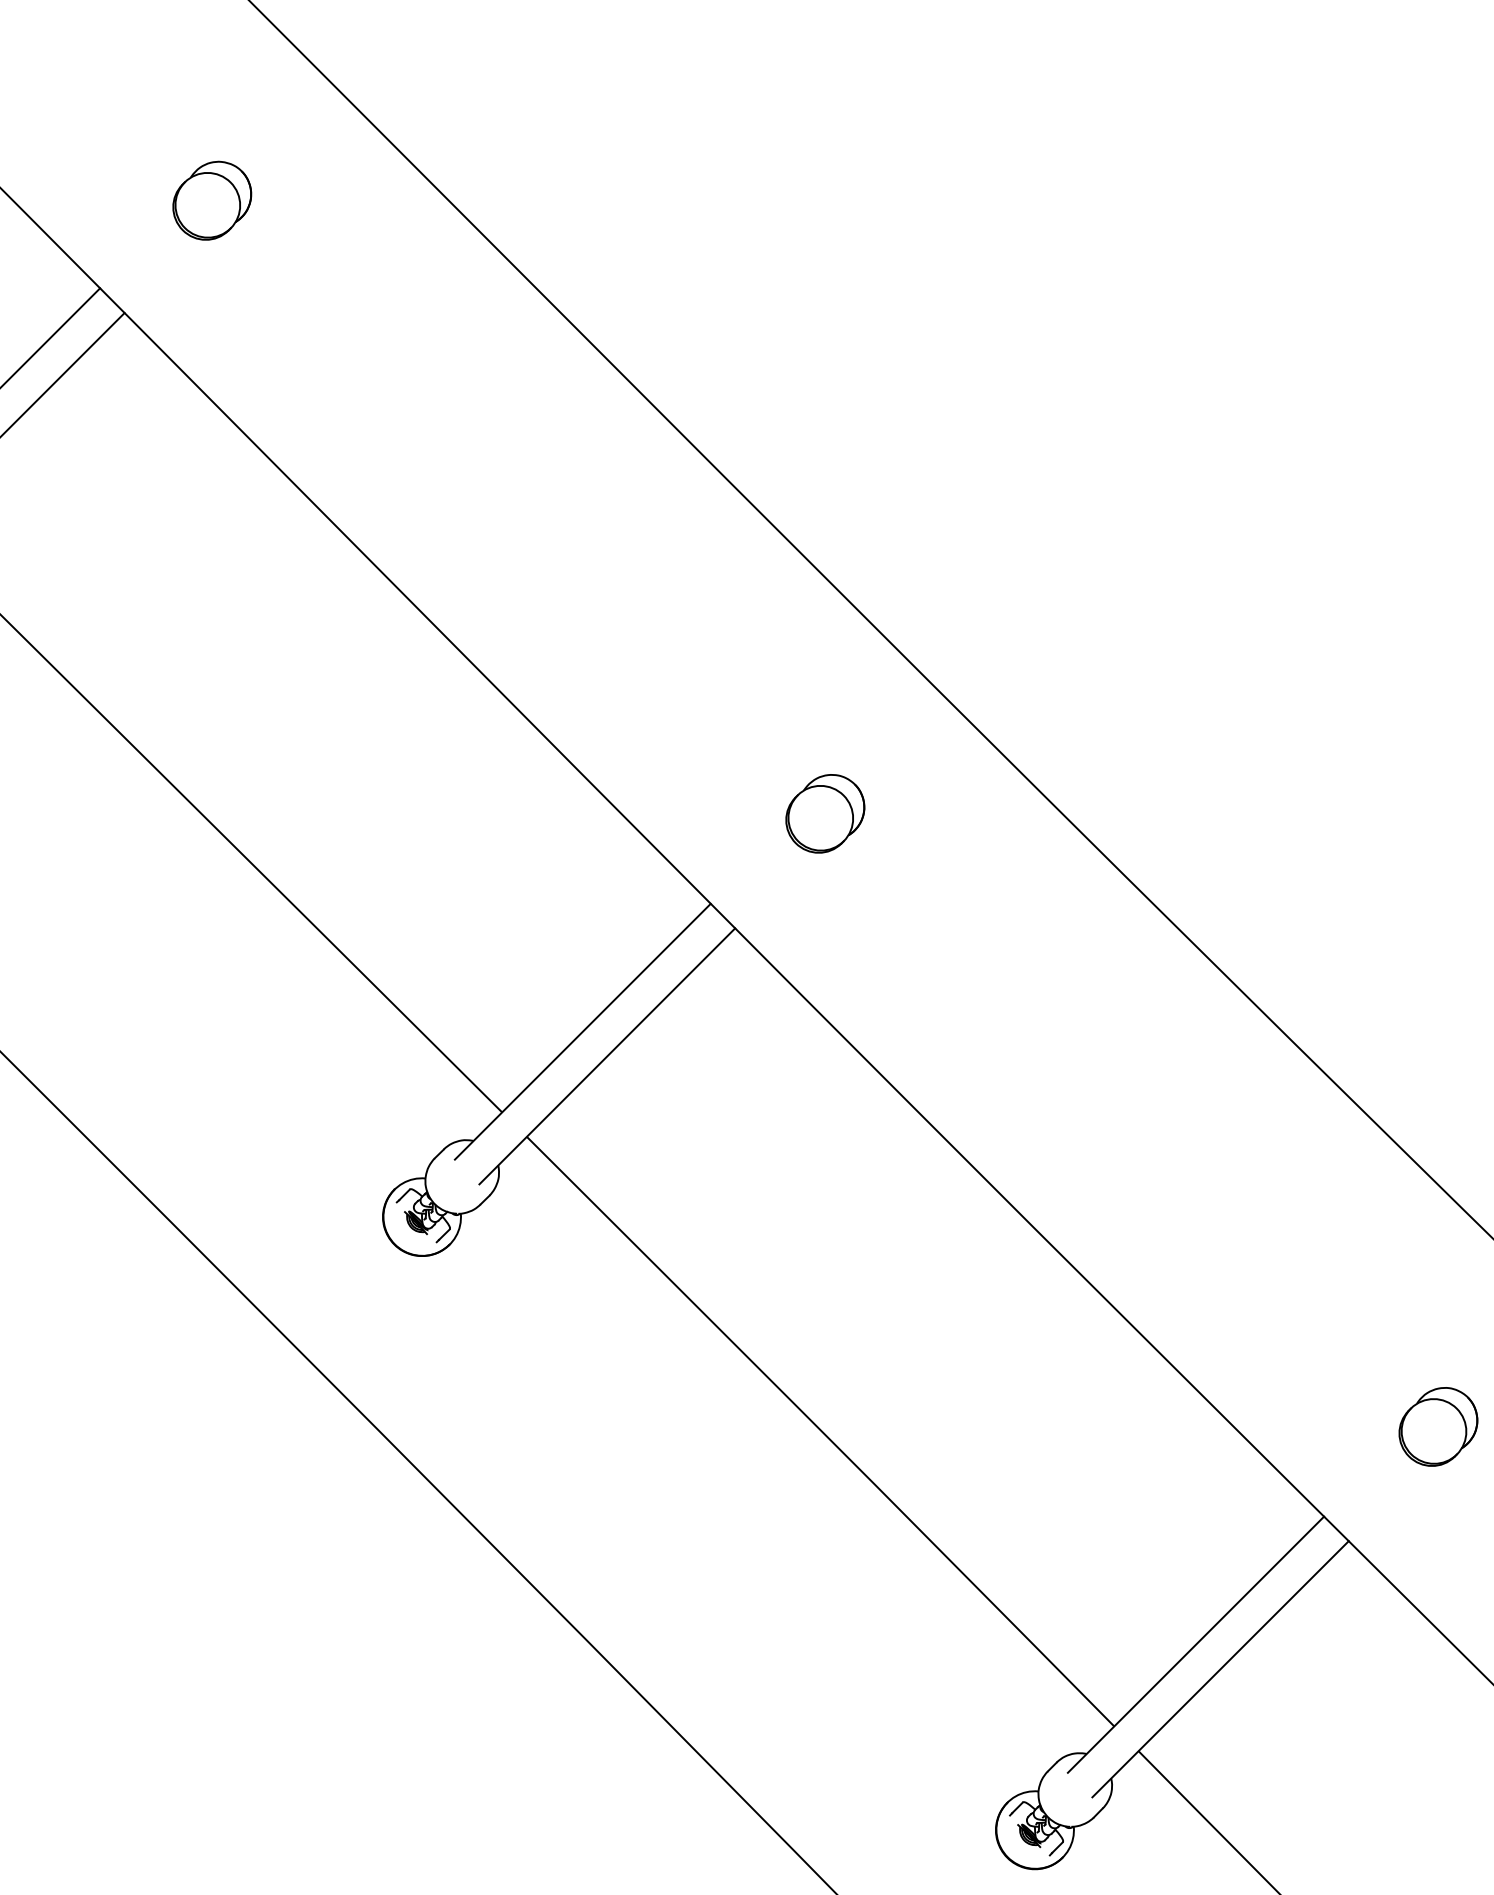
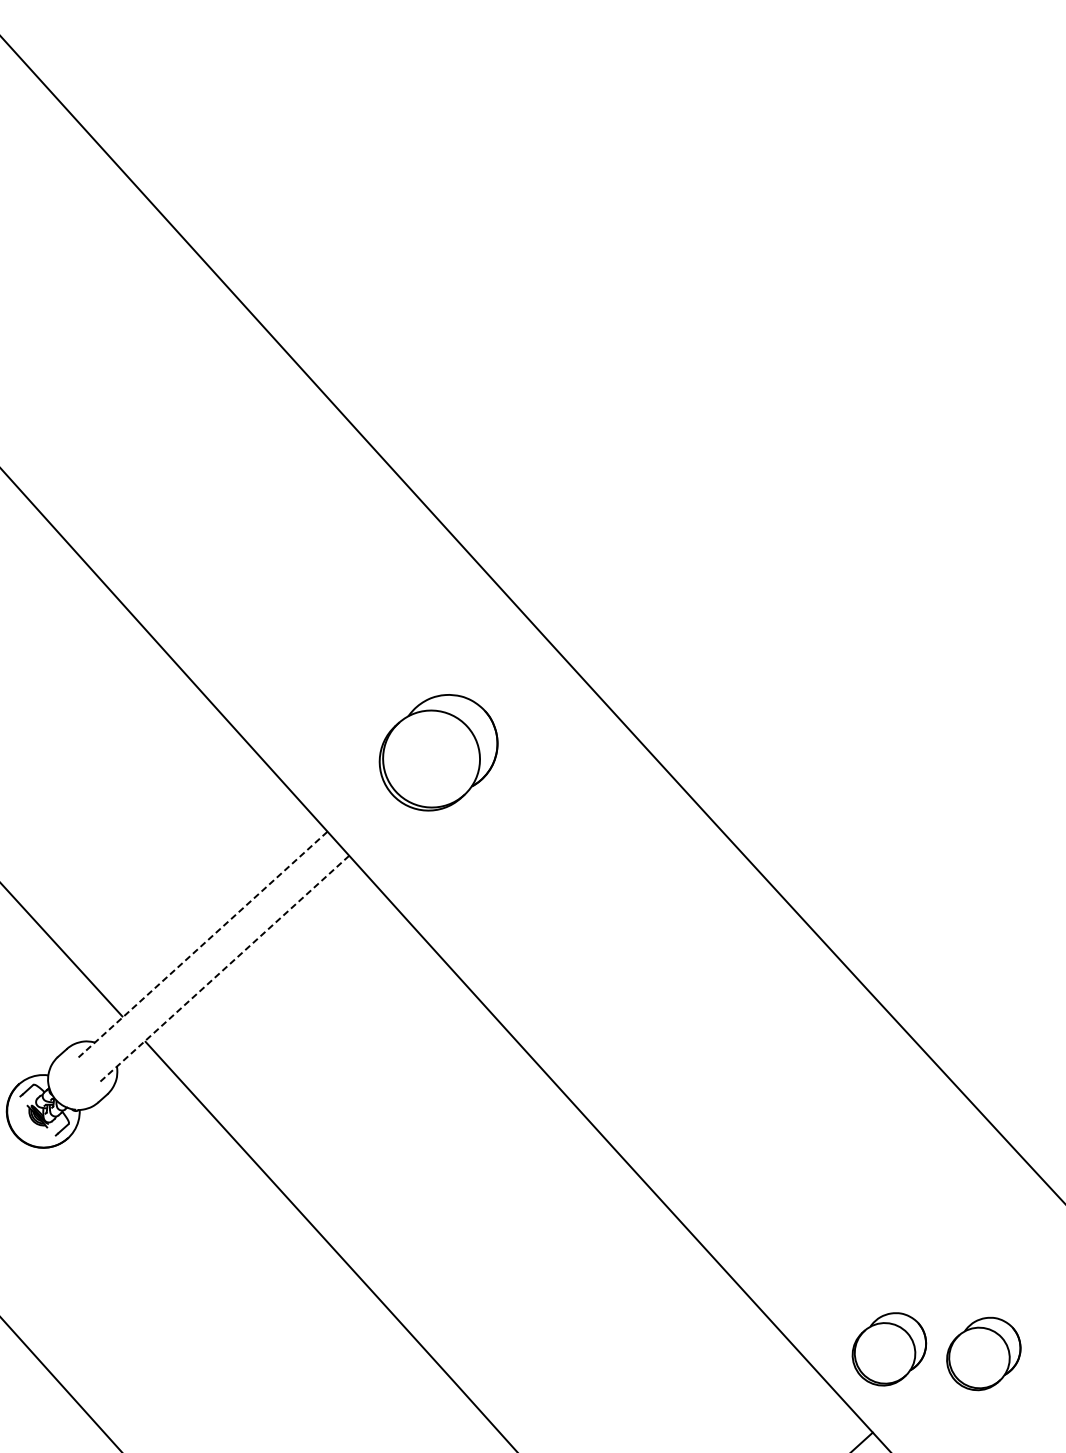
part: (825, 813) -> (438, 752), size x1.6
line: (582, 1031) -> (201, 945), solid -> dashed
line: (607, 1056) -> (224, 969), solid -> dashed
part: (1337, 1426) -> (889, 1348), added

